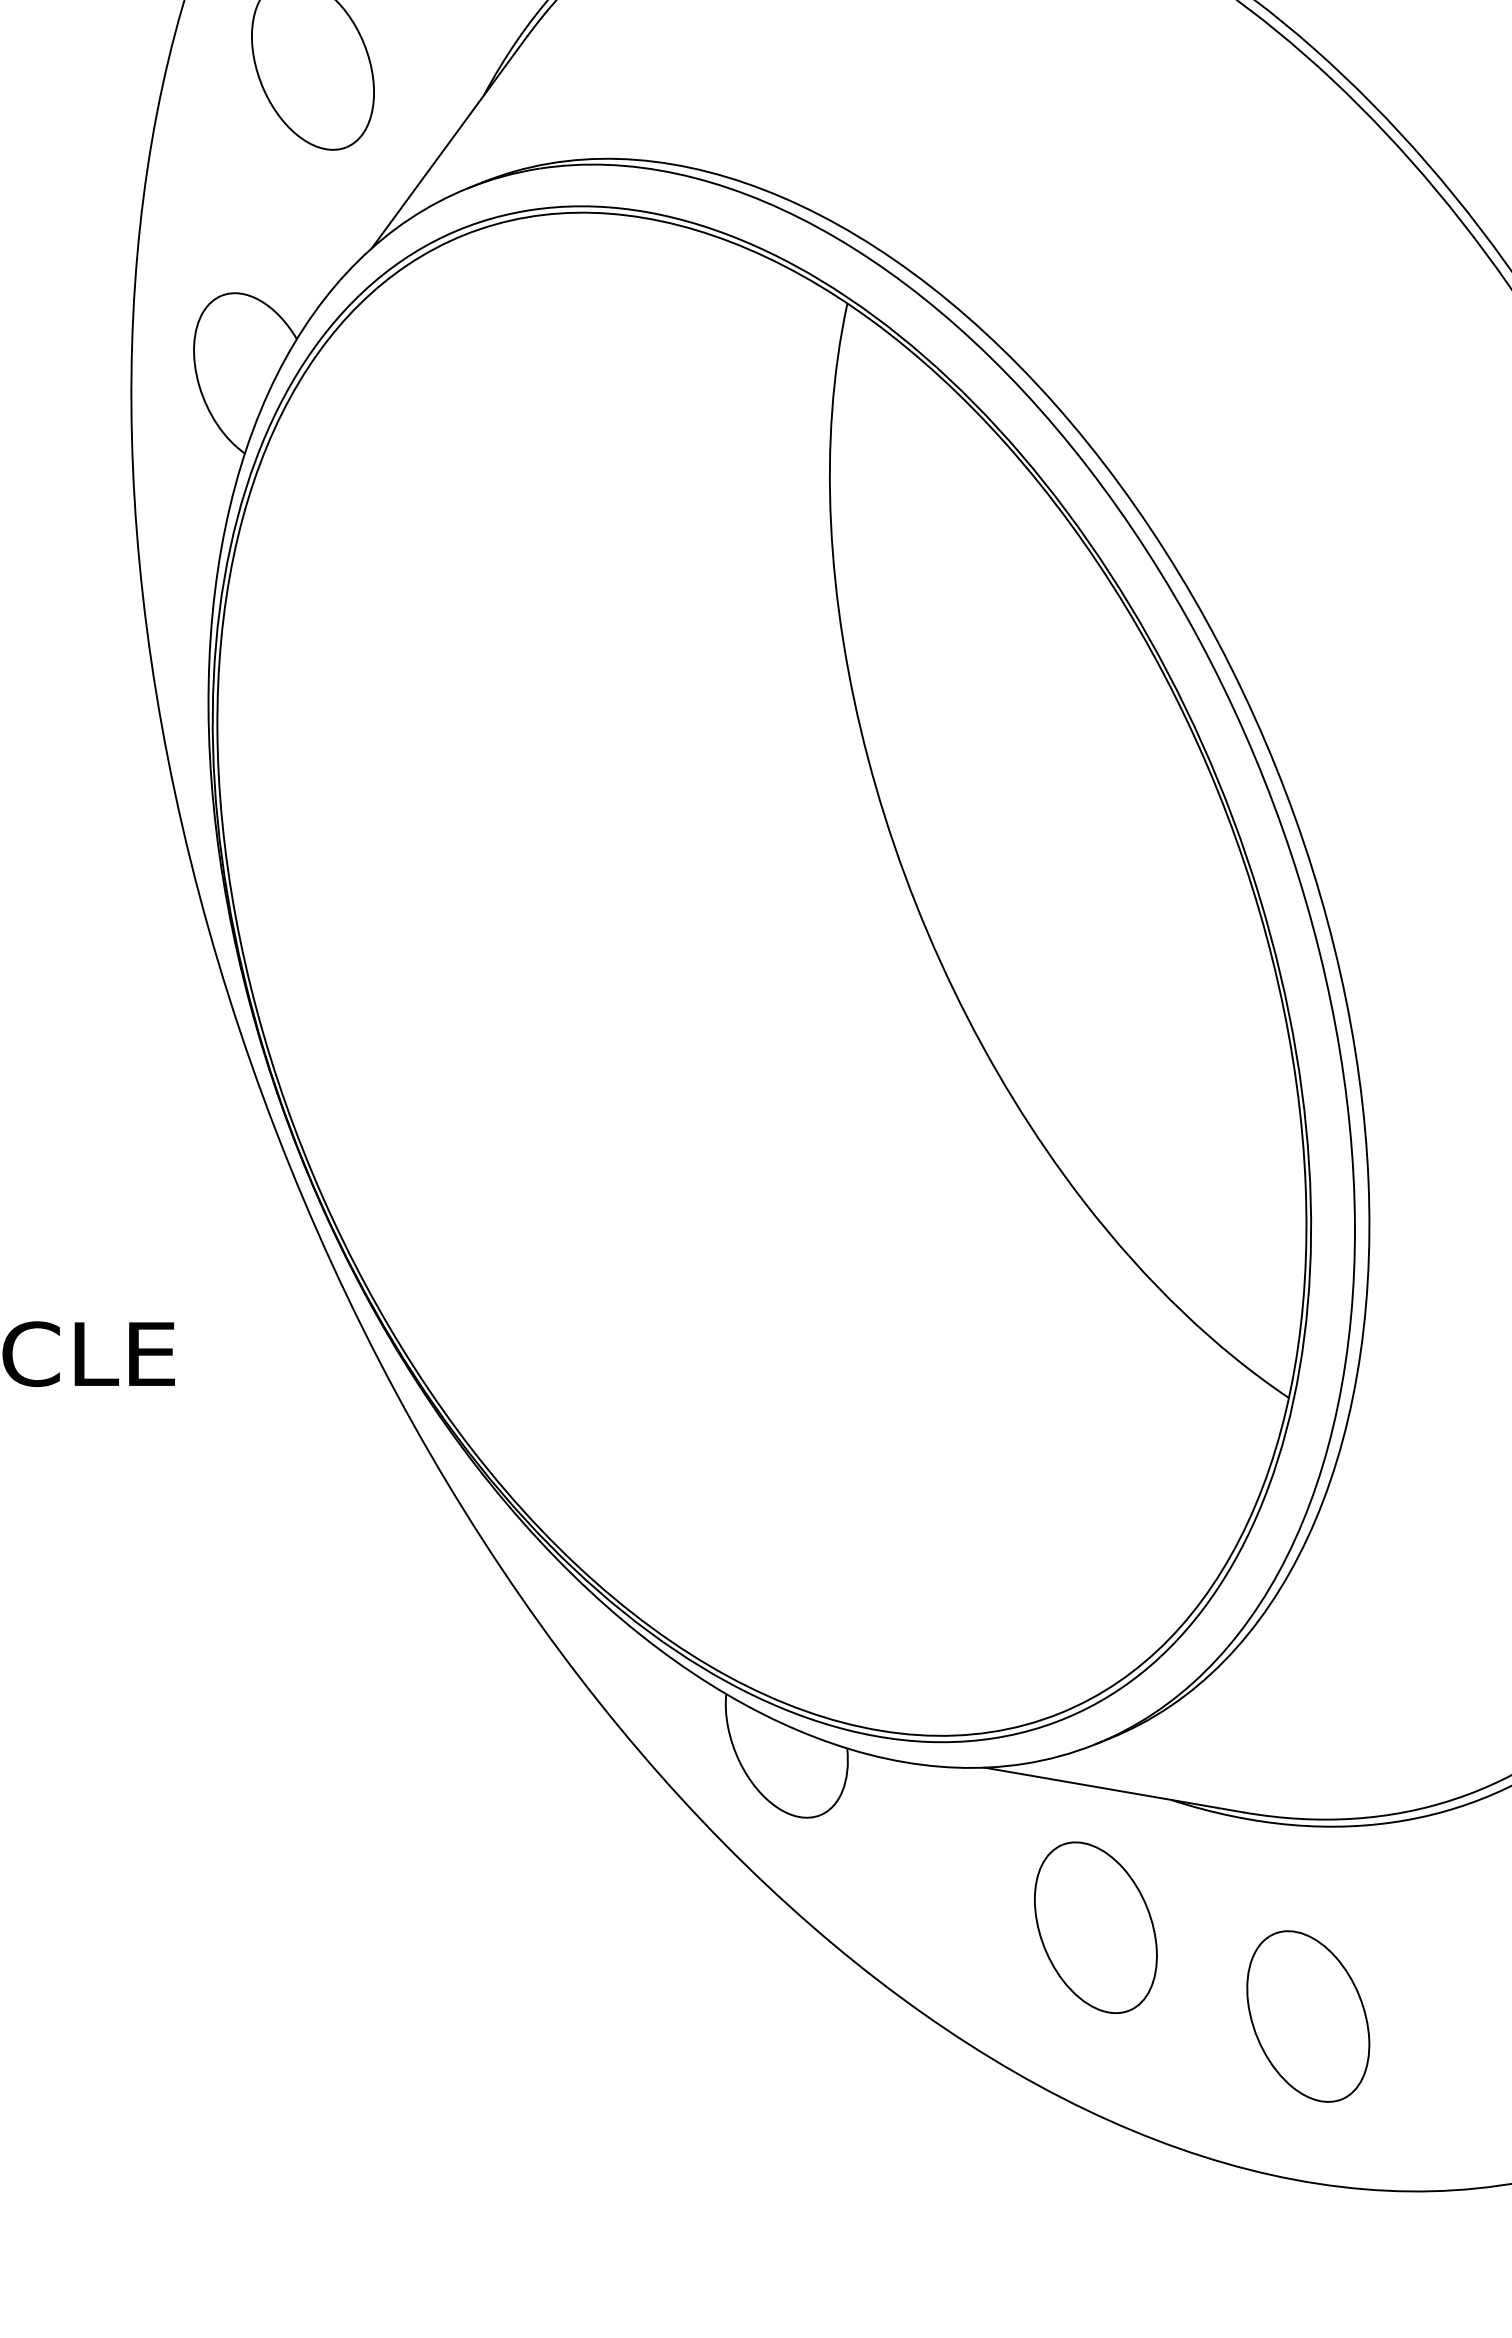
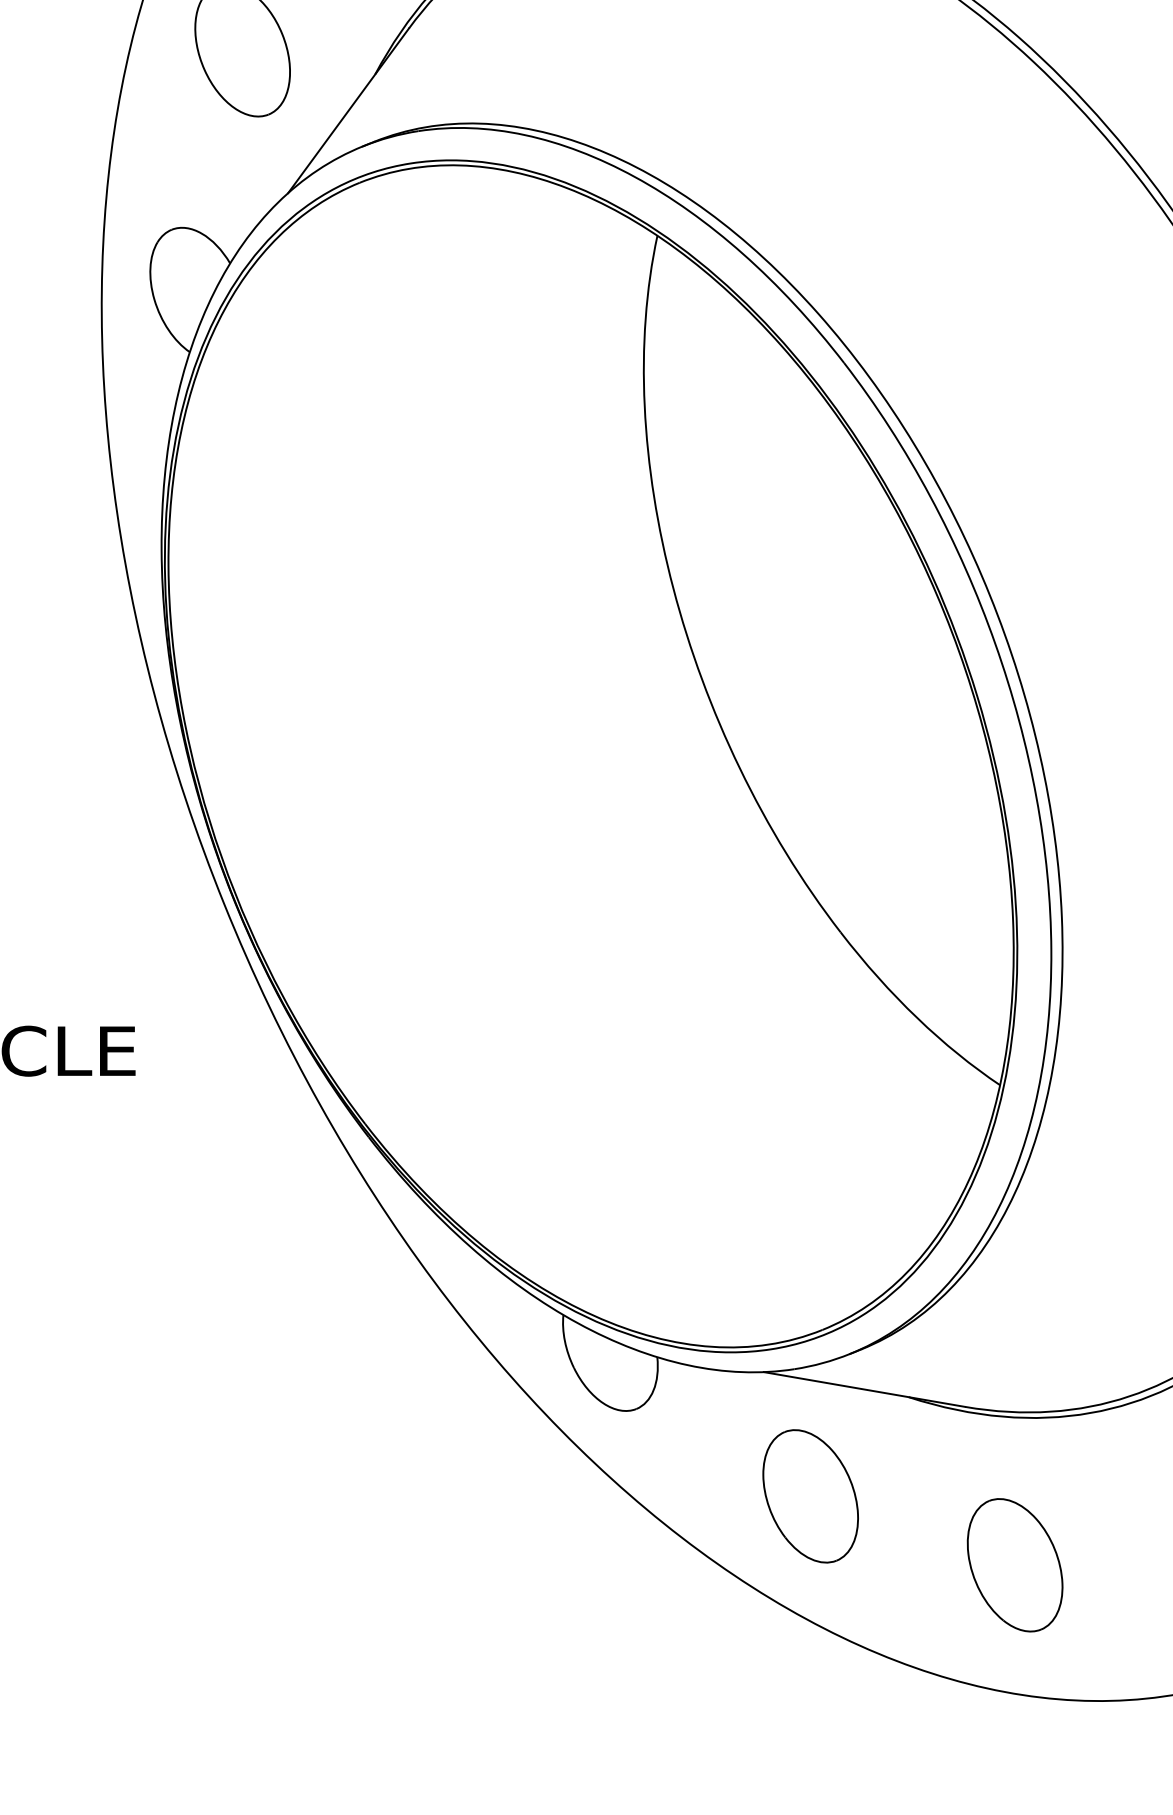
part: (1095, 1927) -> (810, 1496), moved

